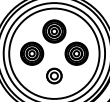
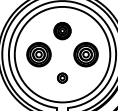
part: (54, 30) -> (62, 30), size x0.7
part: (54, 75) -> (62, 77), size x0.6

